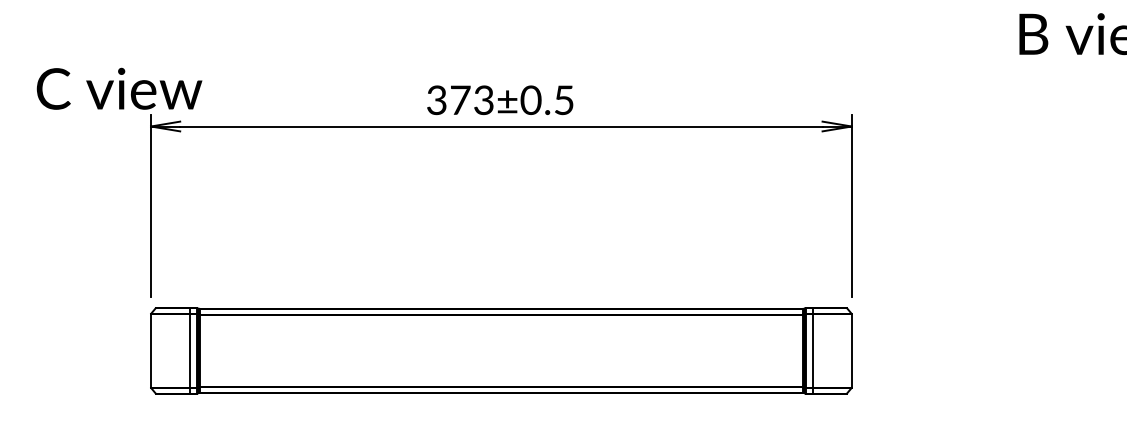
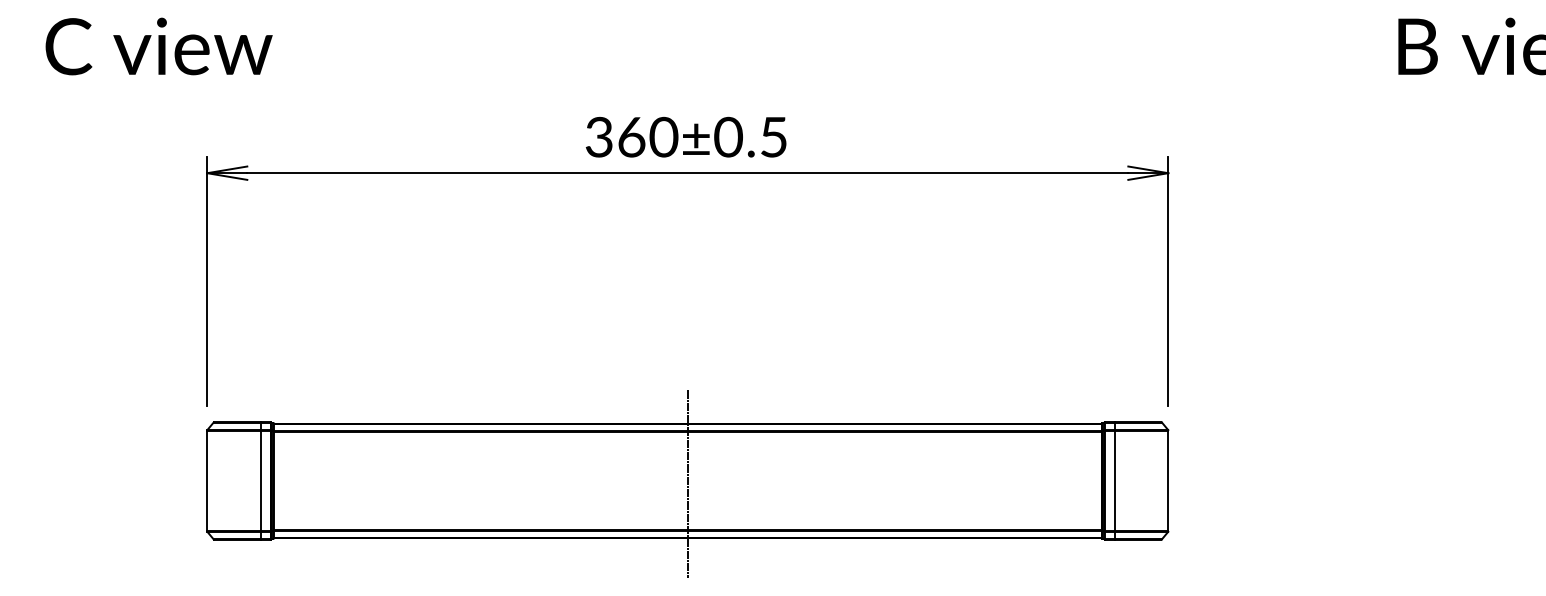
text: (119, 88) -> (158, 46), moved
text: (472, 100) -> (648, 137), 373±0.5 -> 360±0.5
line: (501, 353) -> (687, 484), added

